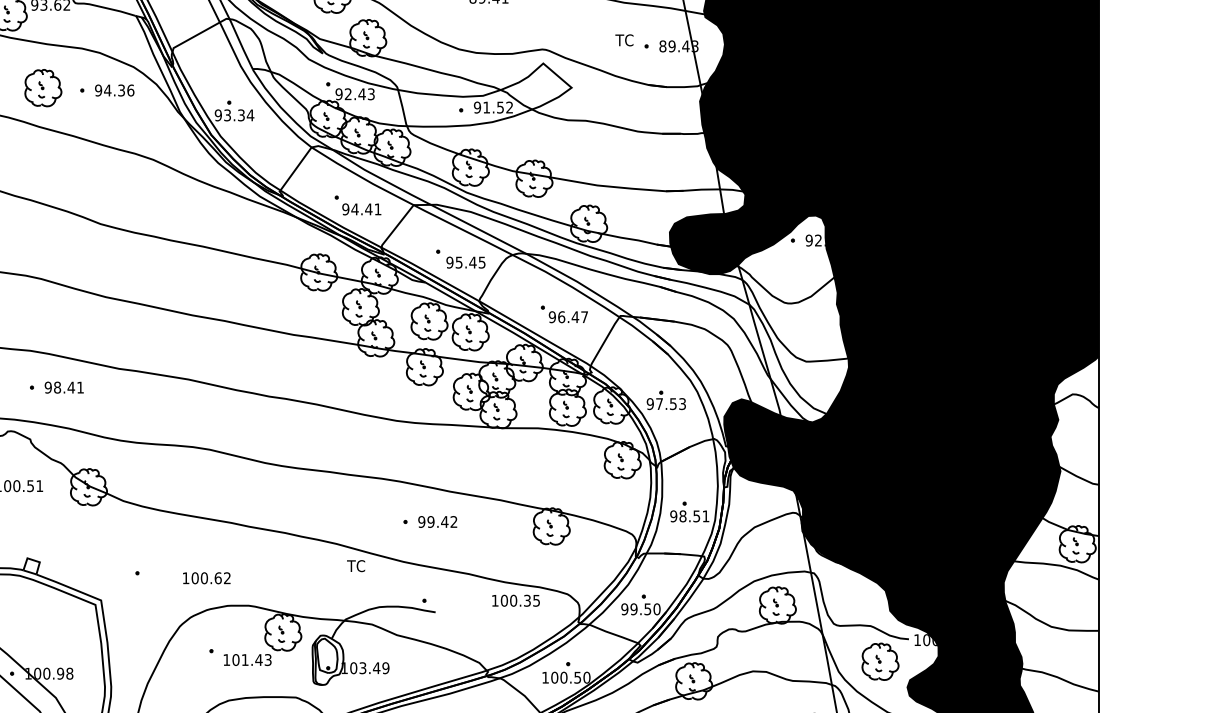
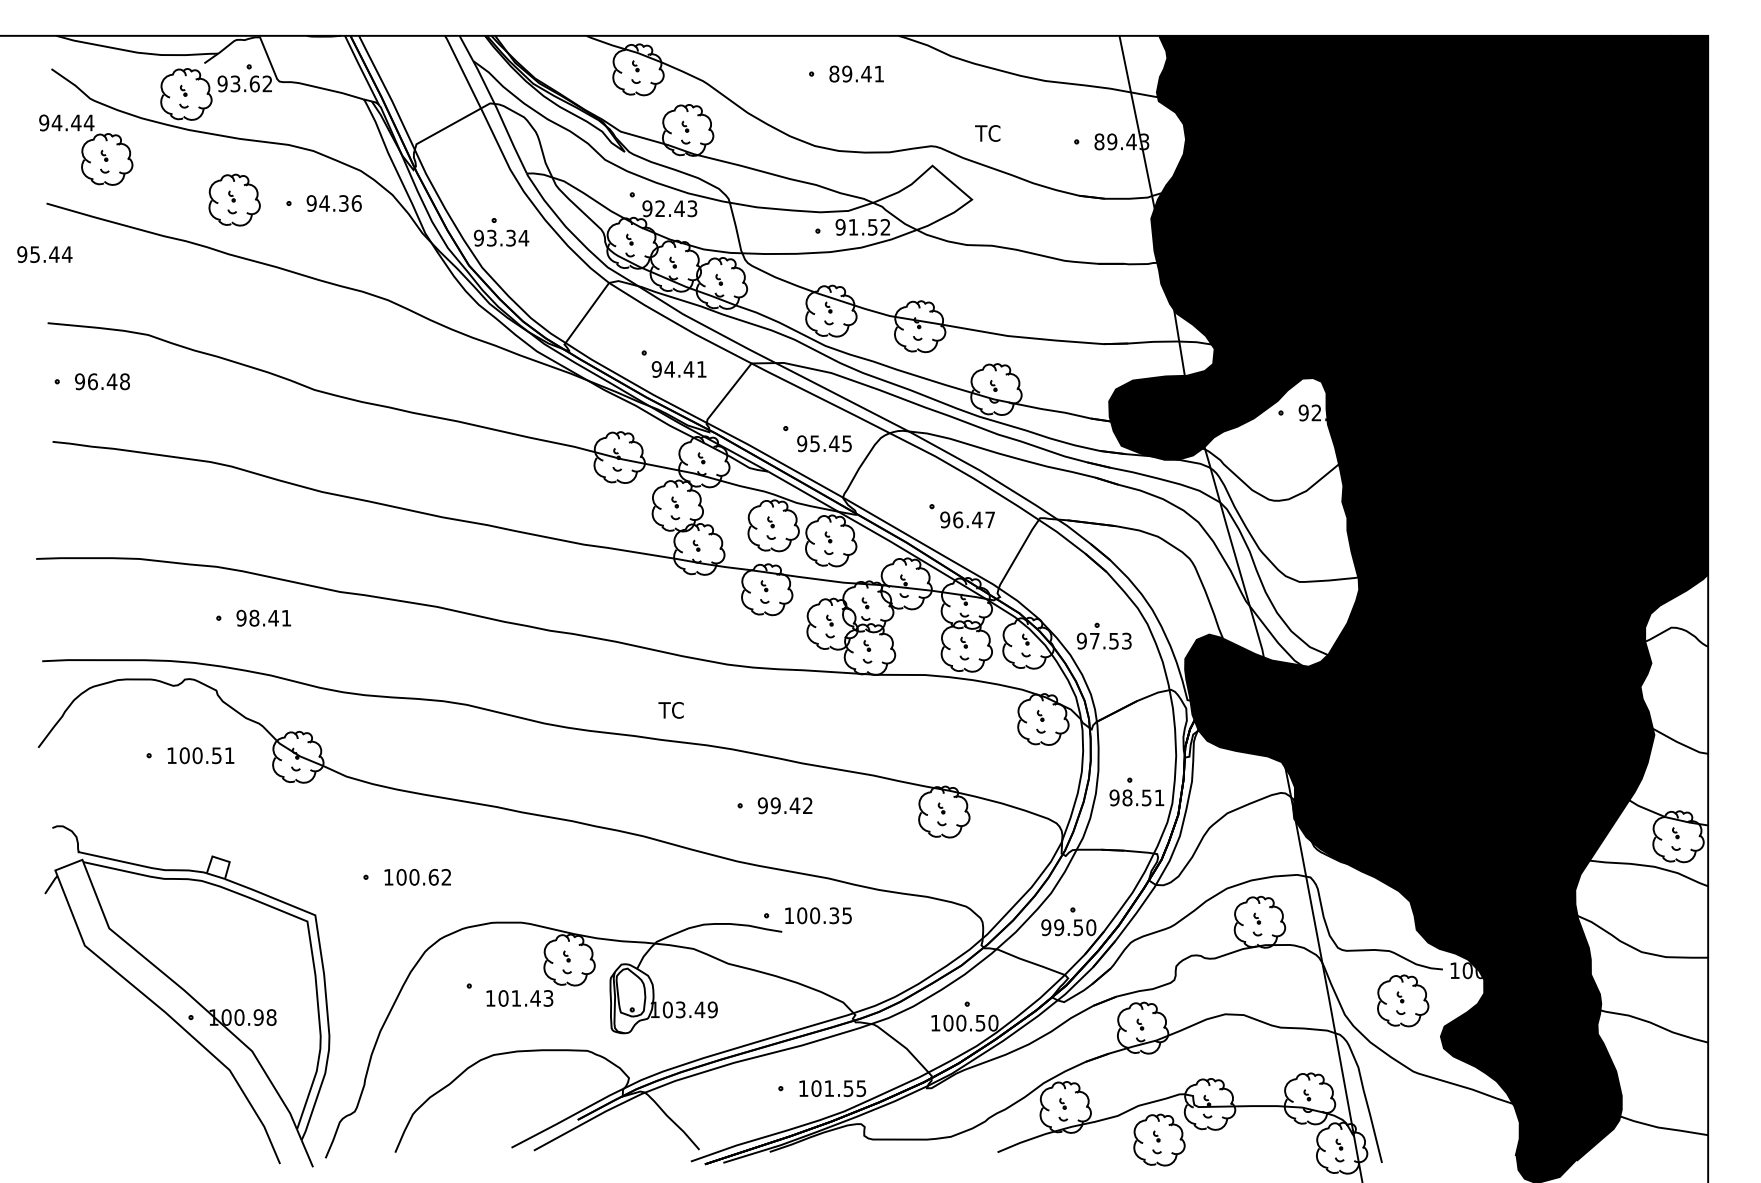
text: (624, 40) -> (987, 133), moved
text: (355, 566) -> (670, 710), moved
text: (206, 578) -> (417, 877), moved
text: (516, 600) -> (818, 915), moved

